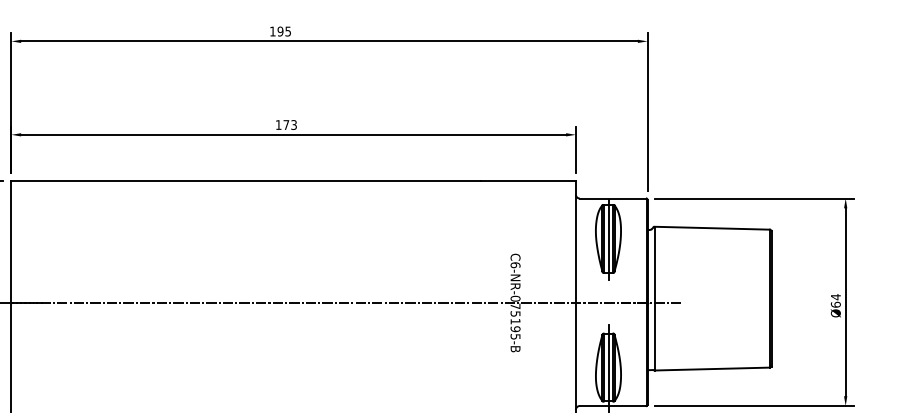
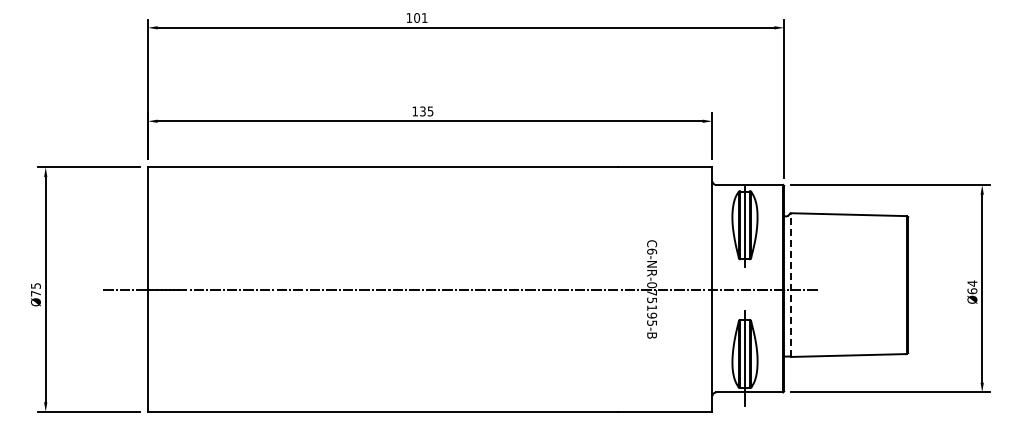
text: (283, 31) -> (420, 17), 195 -> 101
text: (289, 125) -> (426, 111), 173 -> 135
line: (654, 299) -> (791, 285), solid -> dashed

